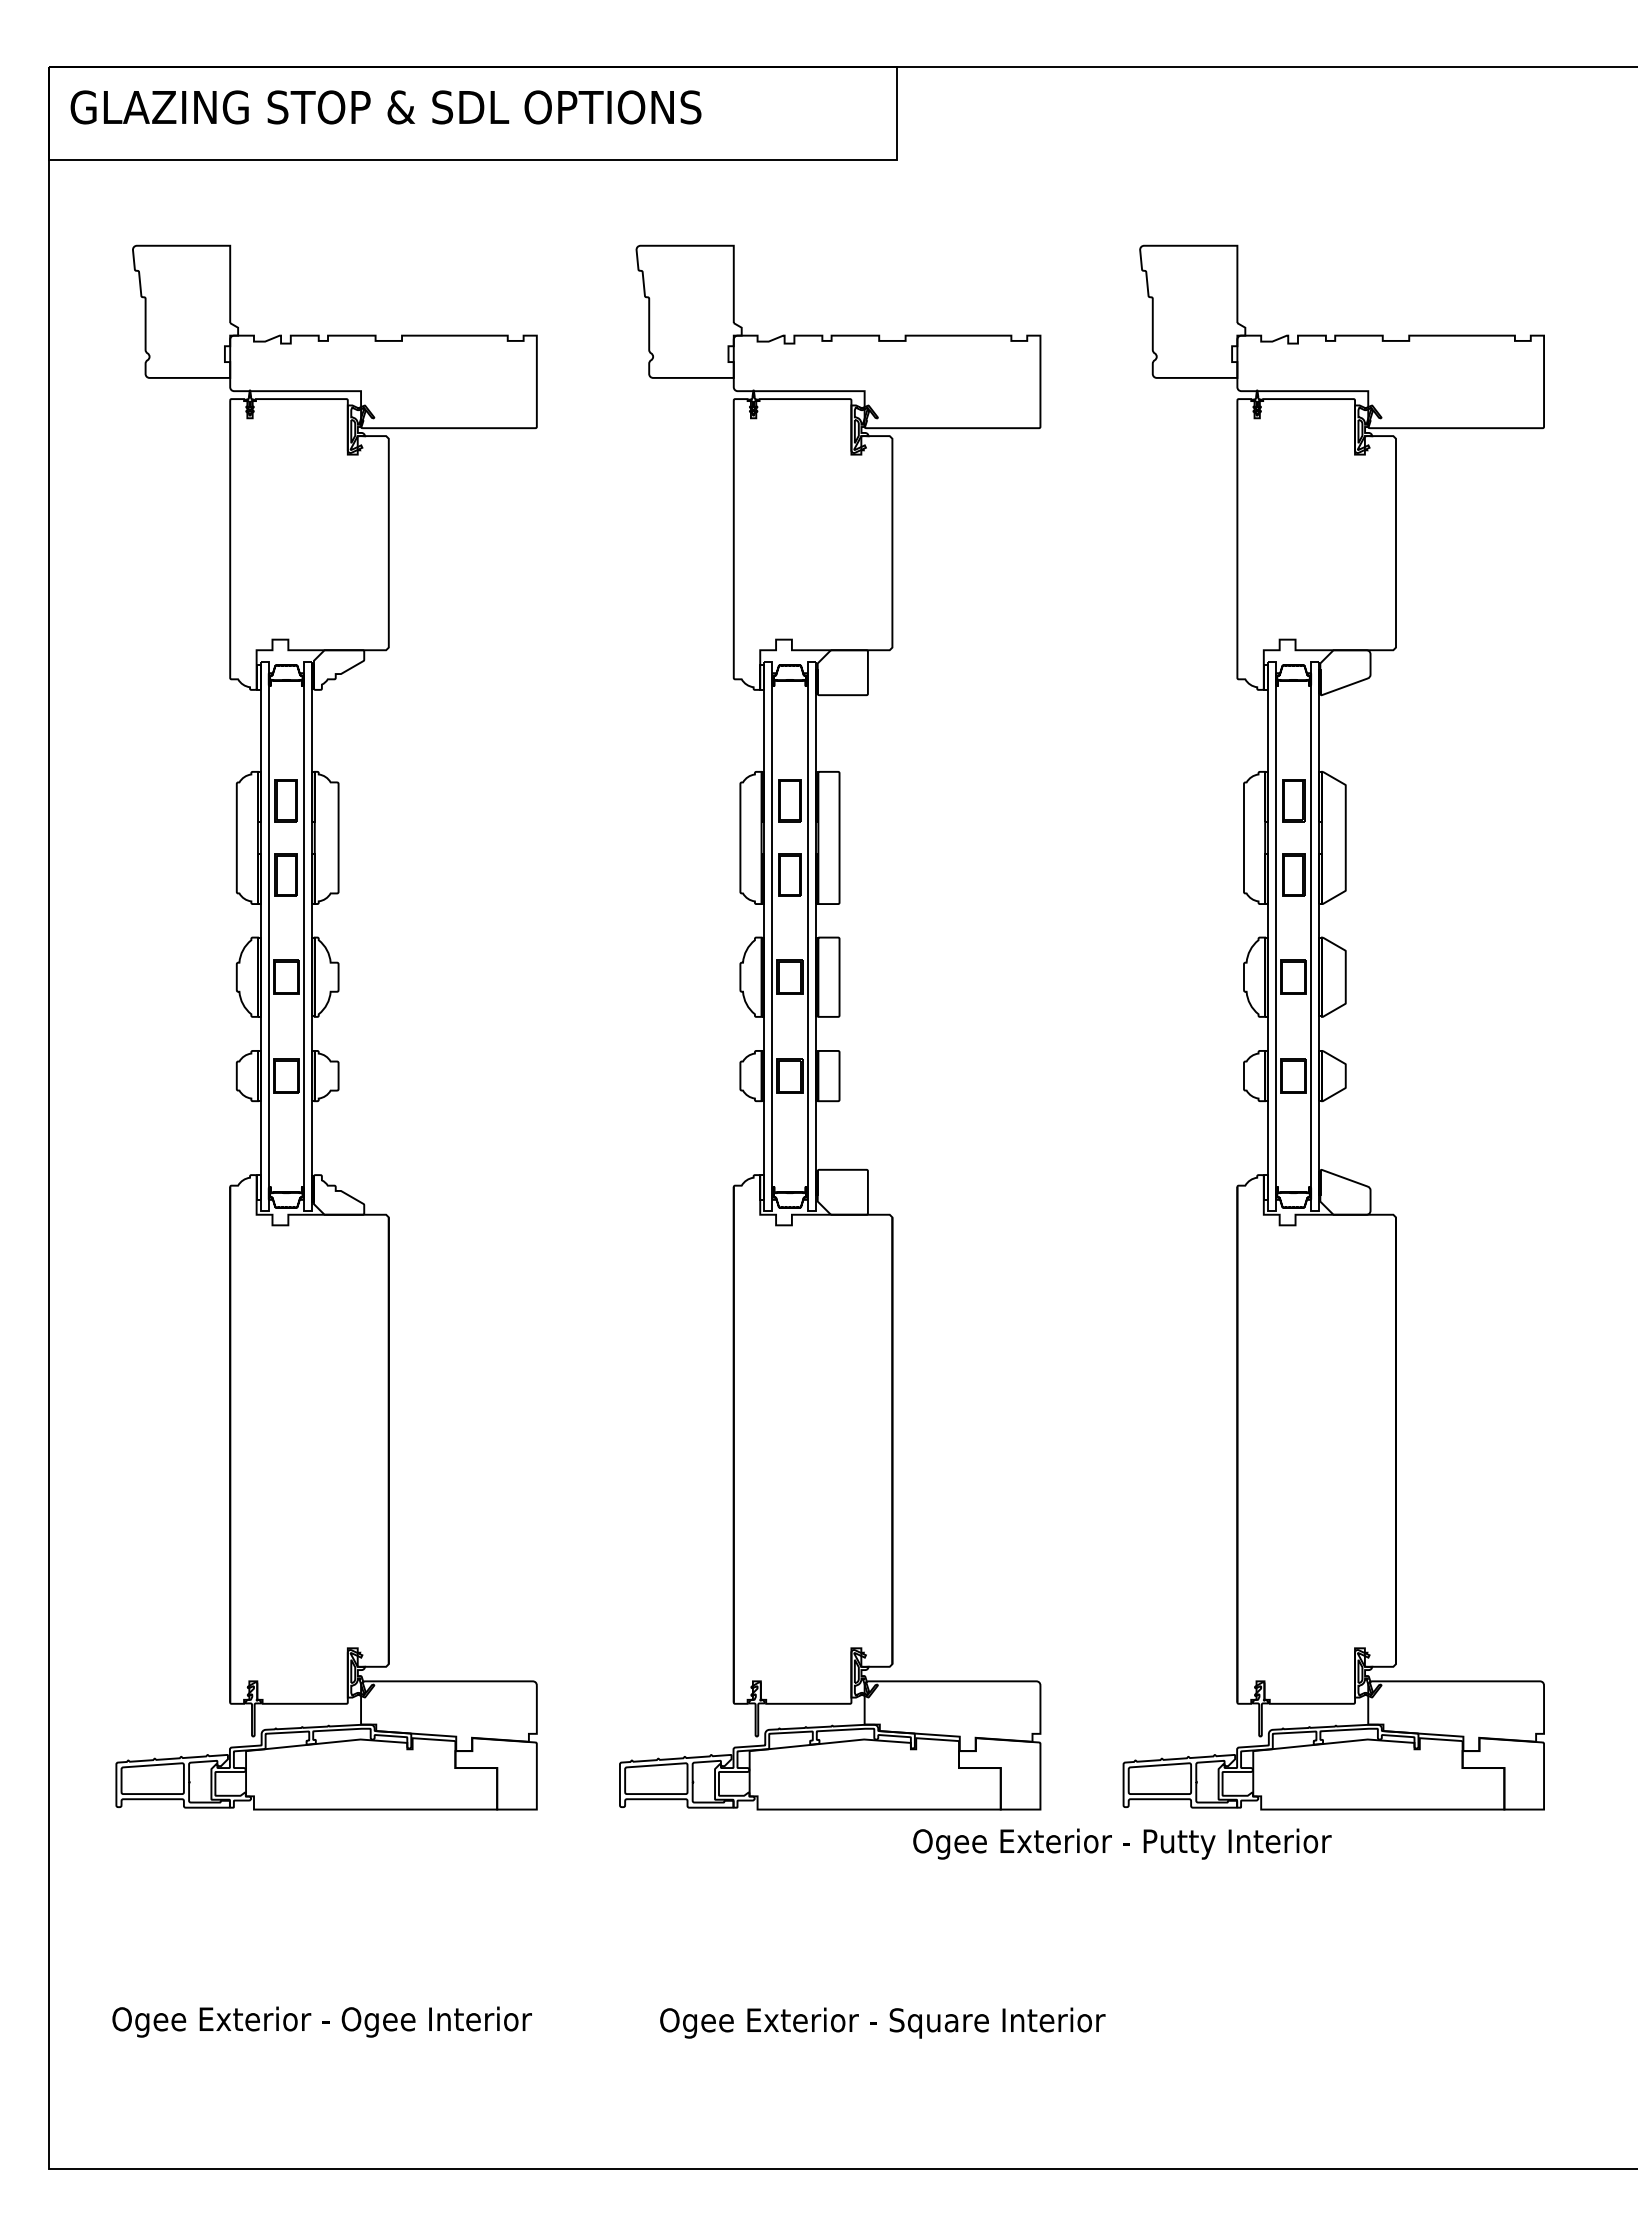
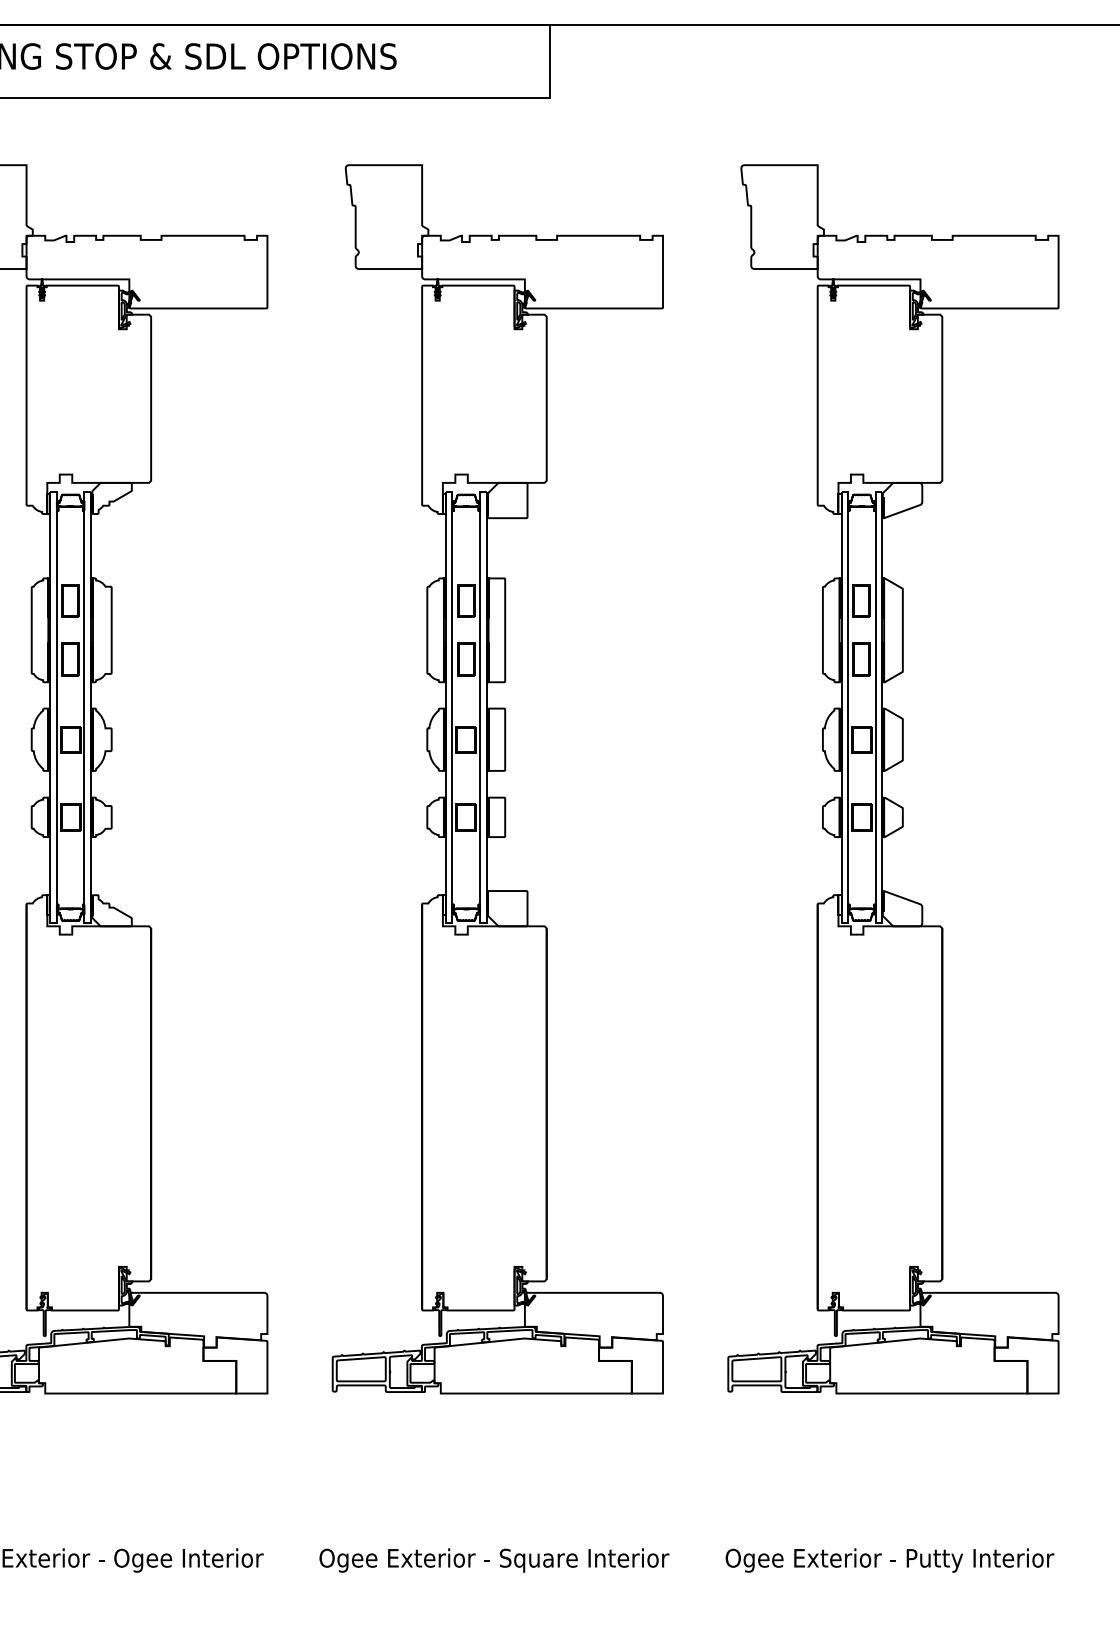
text: (1122, 1843) -> (890, 1560), moved
text: (882, 2022) -> (494, 1560), moved

